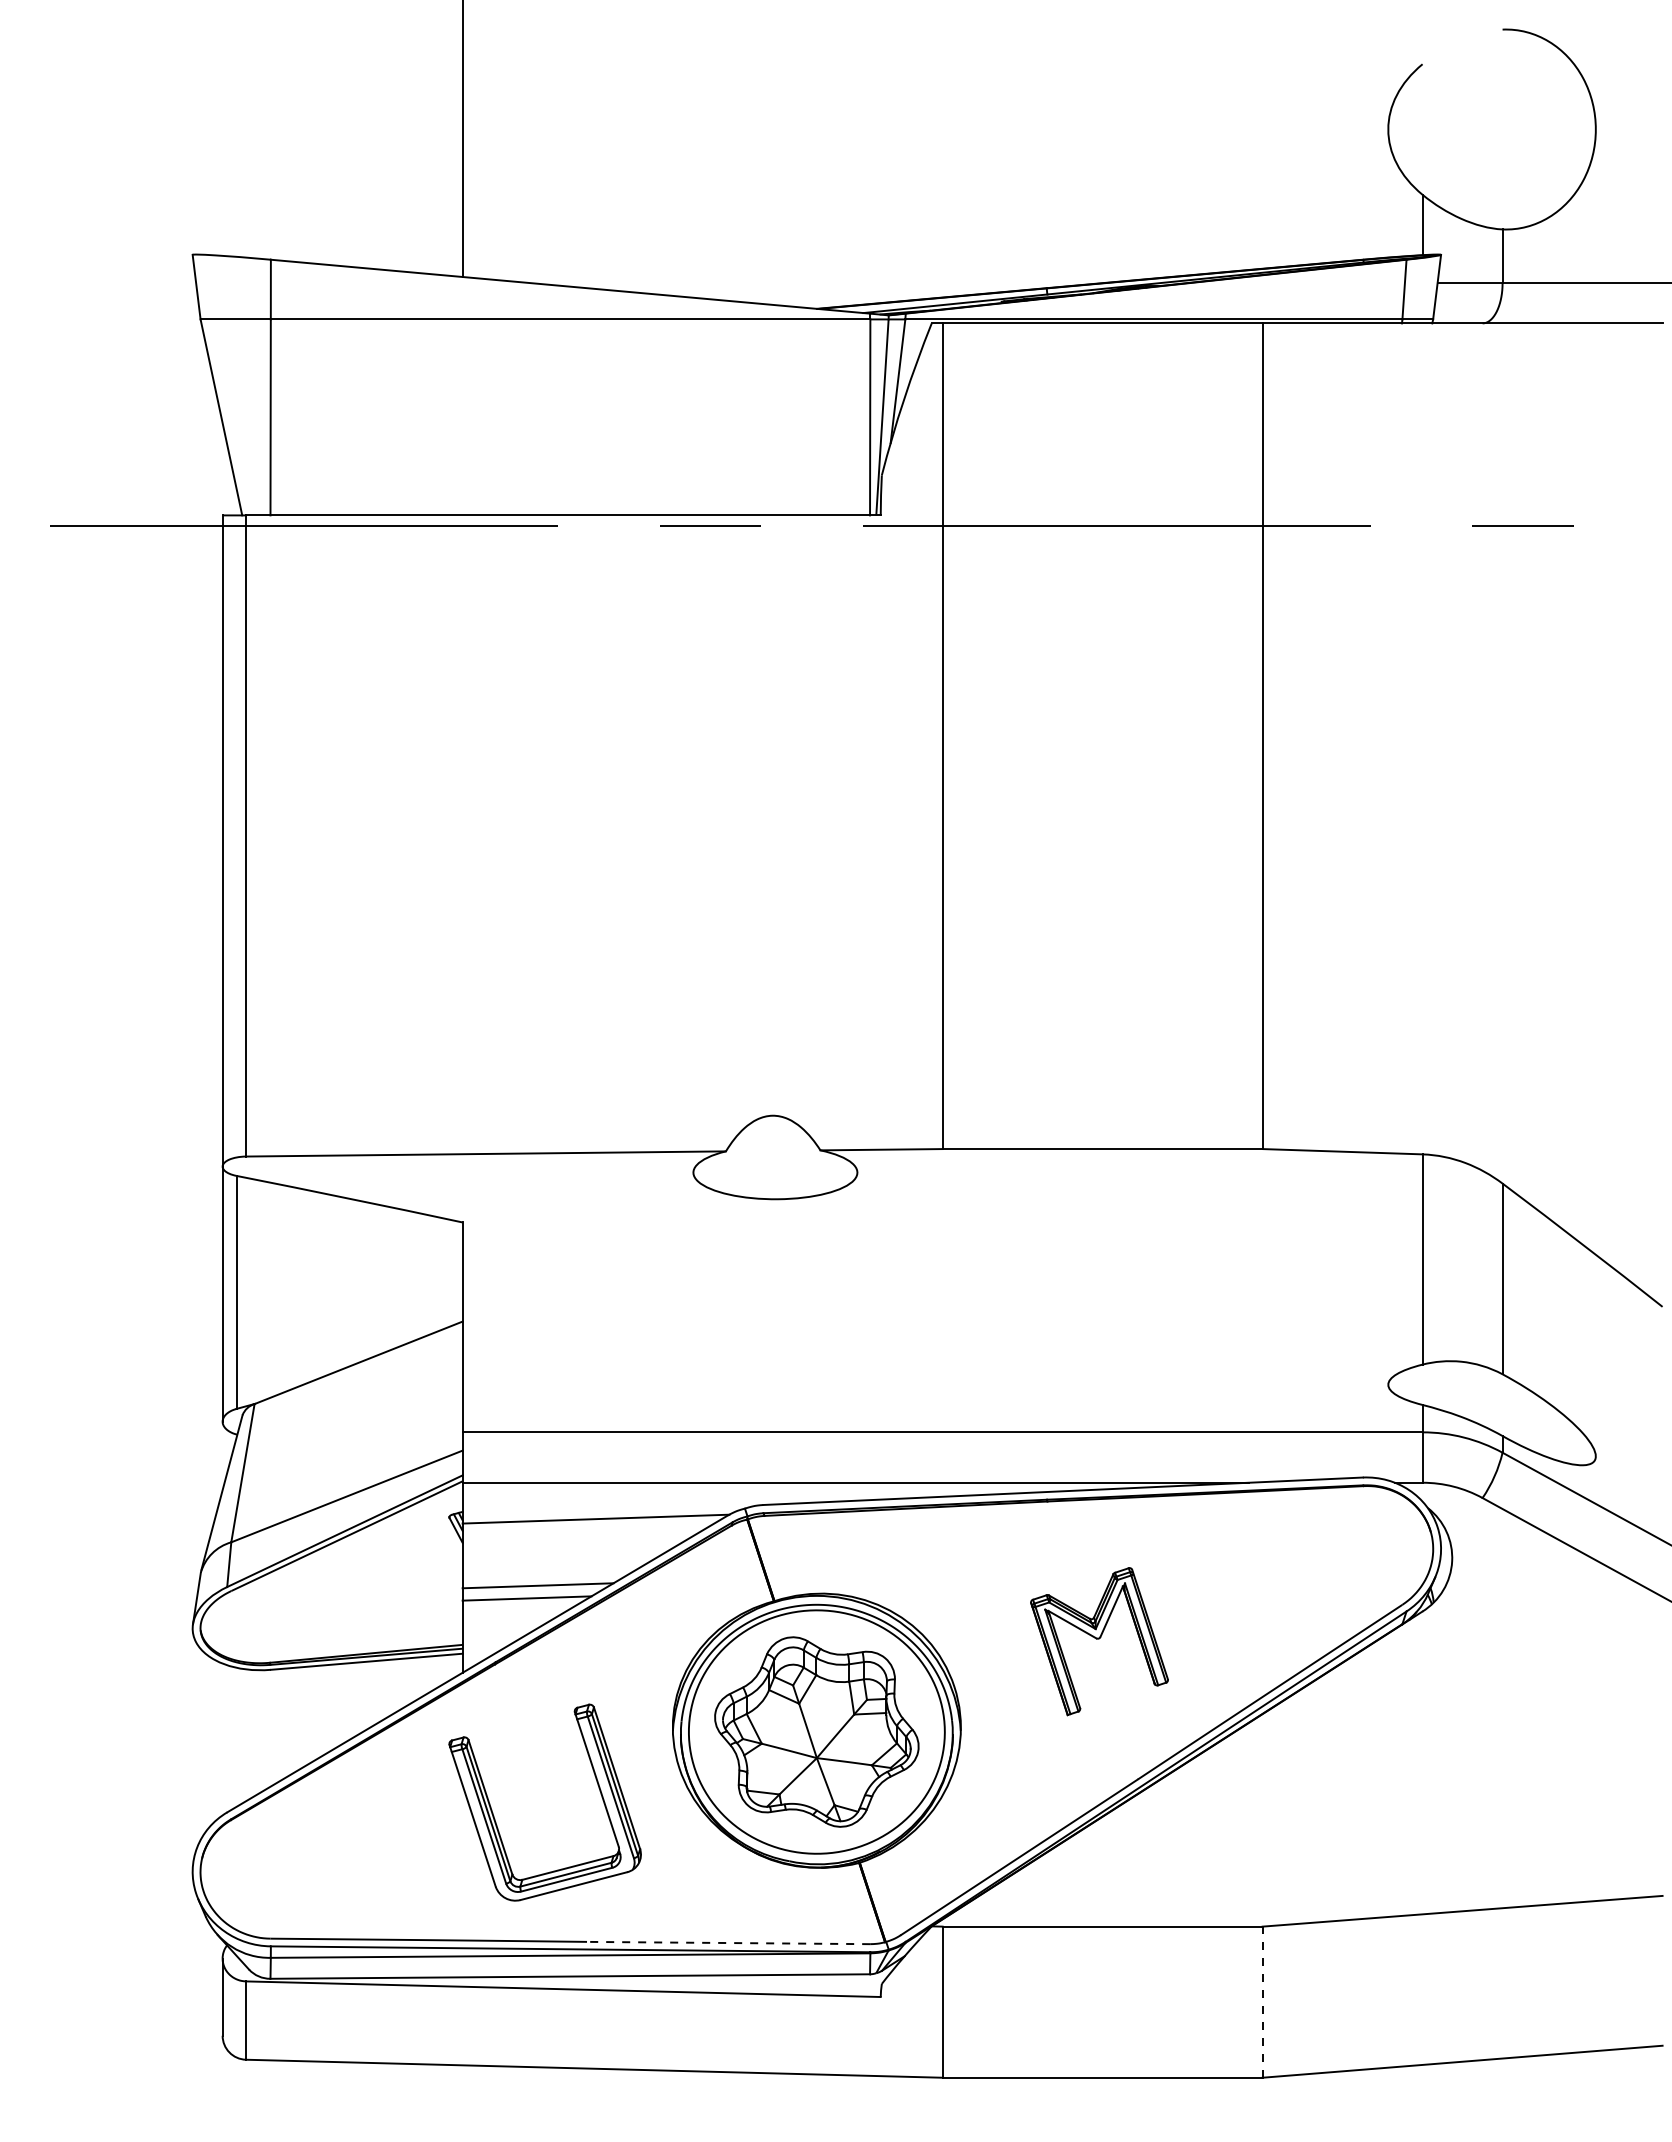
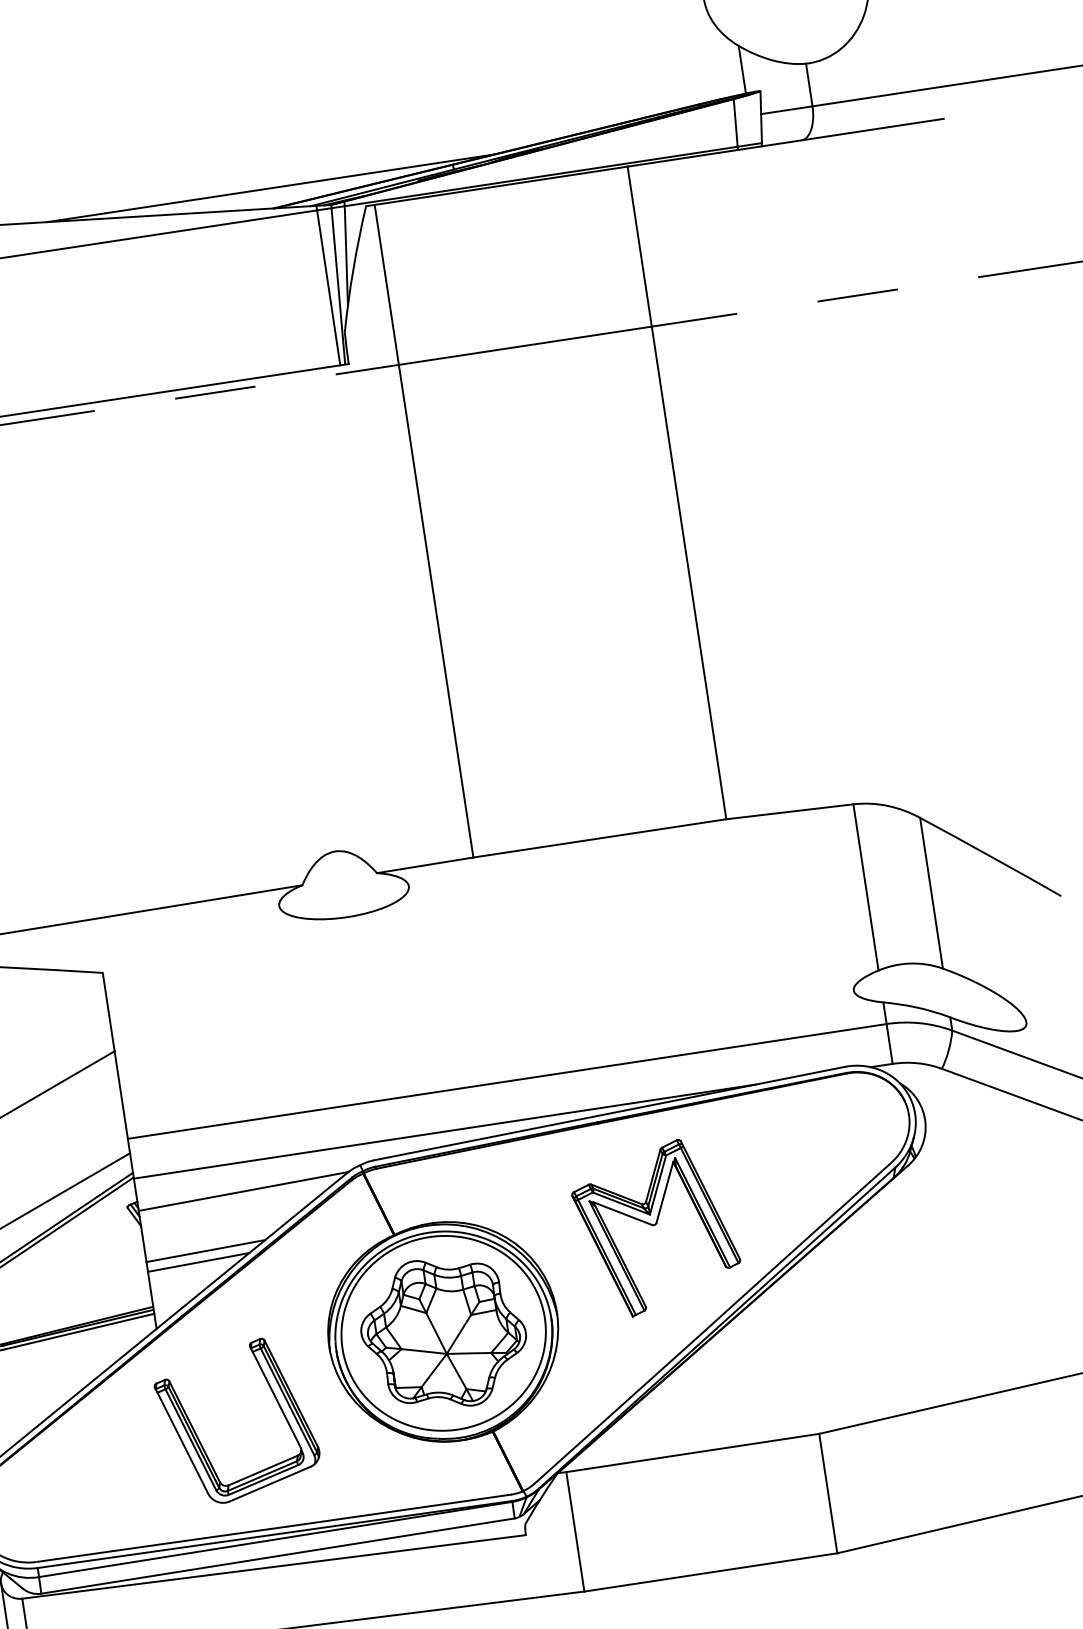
line: (816, 283) -> (270, 188), added
part: (1099, 1641) -> (656, 1227), size x1.43
line: (728, 1943) -> (399, 1511), dashed -> solid
line: (1262, 2002) -> (828, 1493), dashed -> solid

